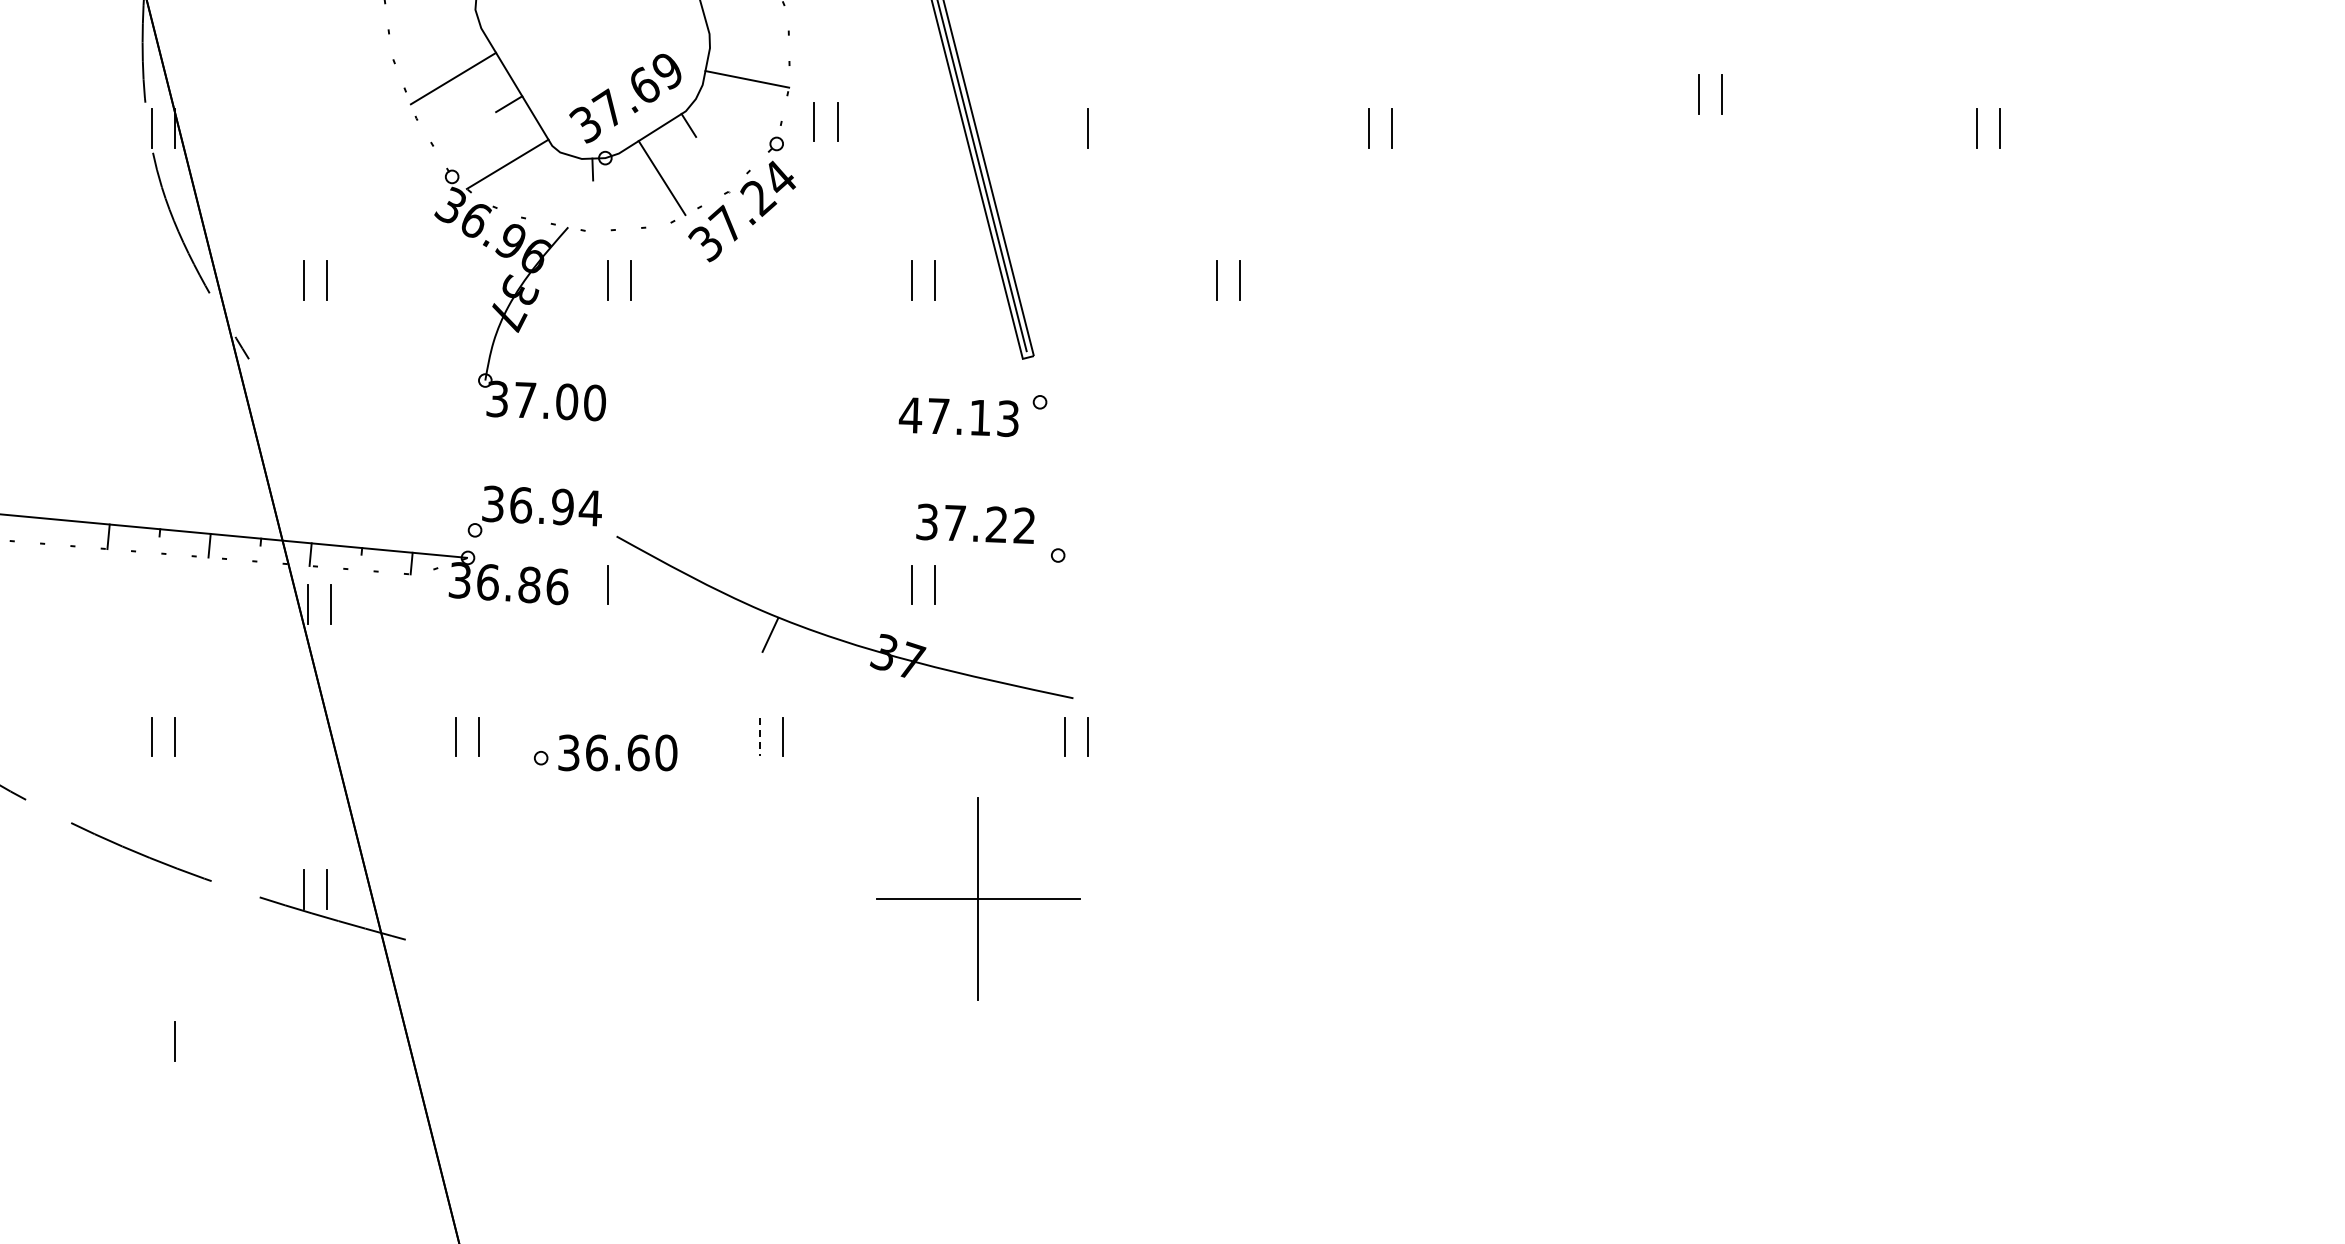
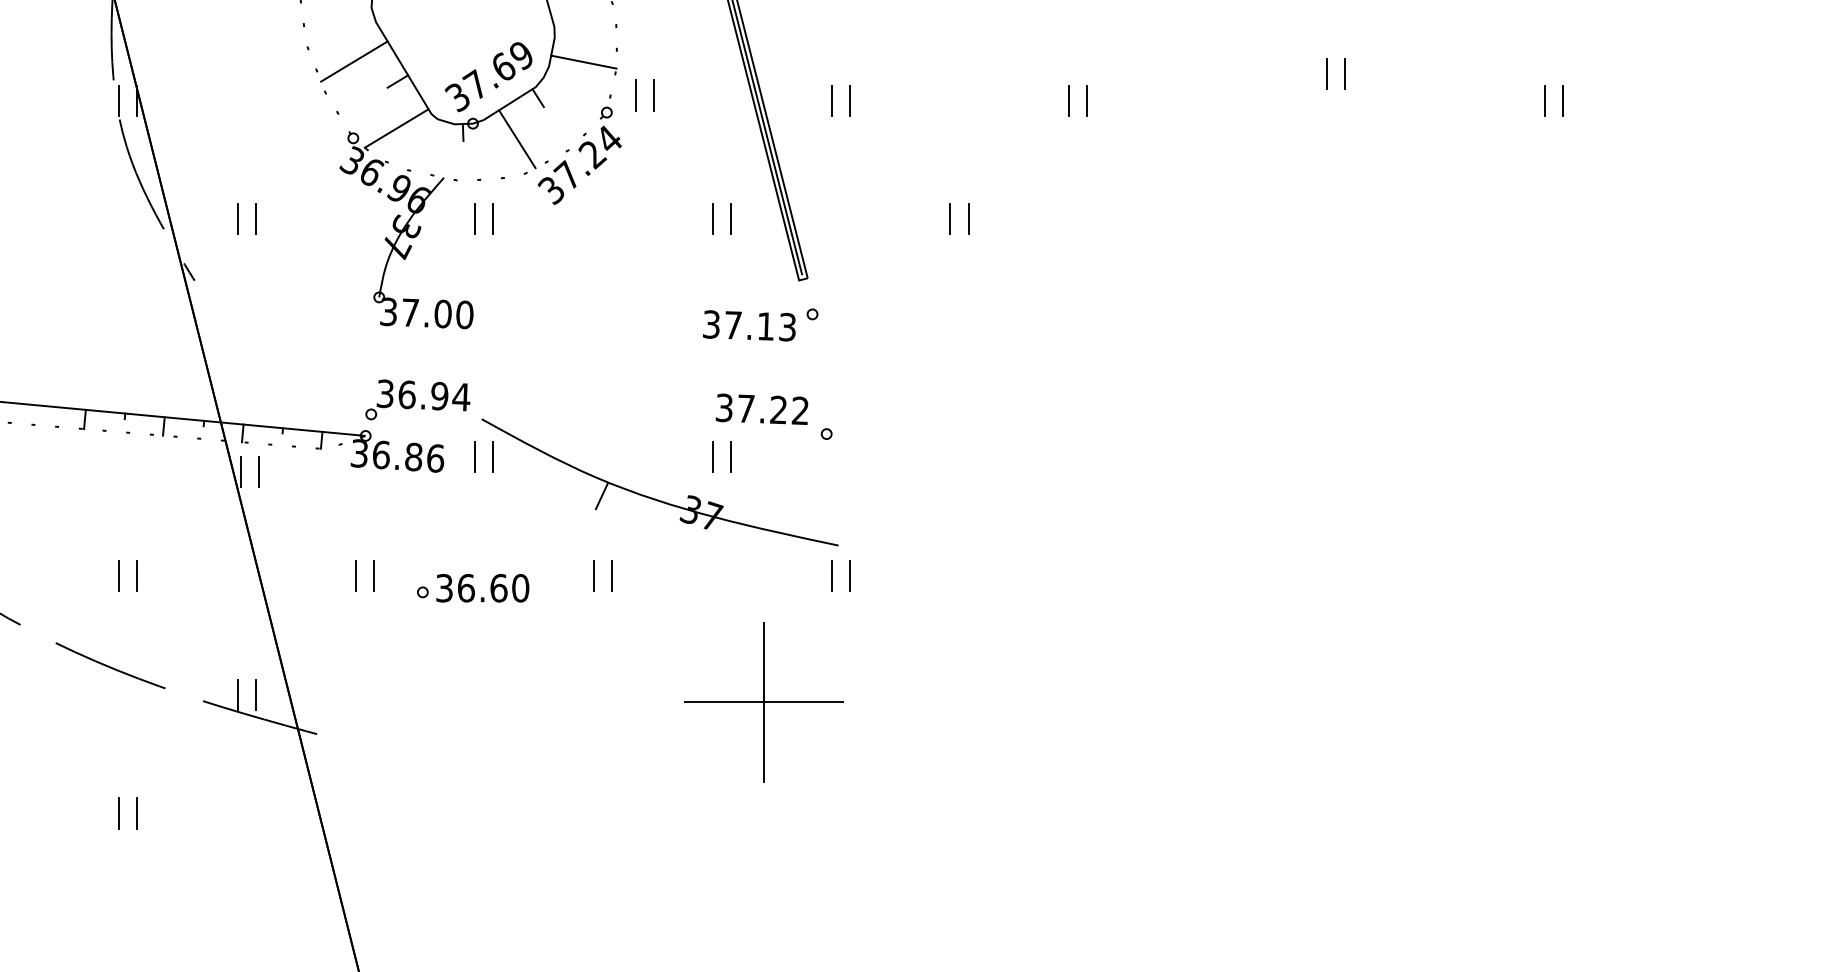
line: (1064, 128) -> (831, 100), added
text: (910, 415) -> (711, 324), 47.13 -> 37.13
line: (630, 584) -> (492, 456), added
line: (760, 737) -> (594, 576), dashed -> solid
line: (151, 1041) -> (118, 813), added

